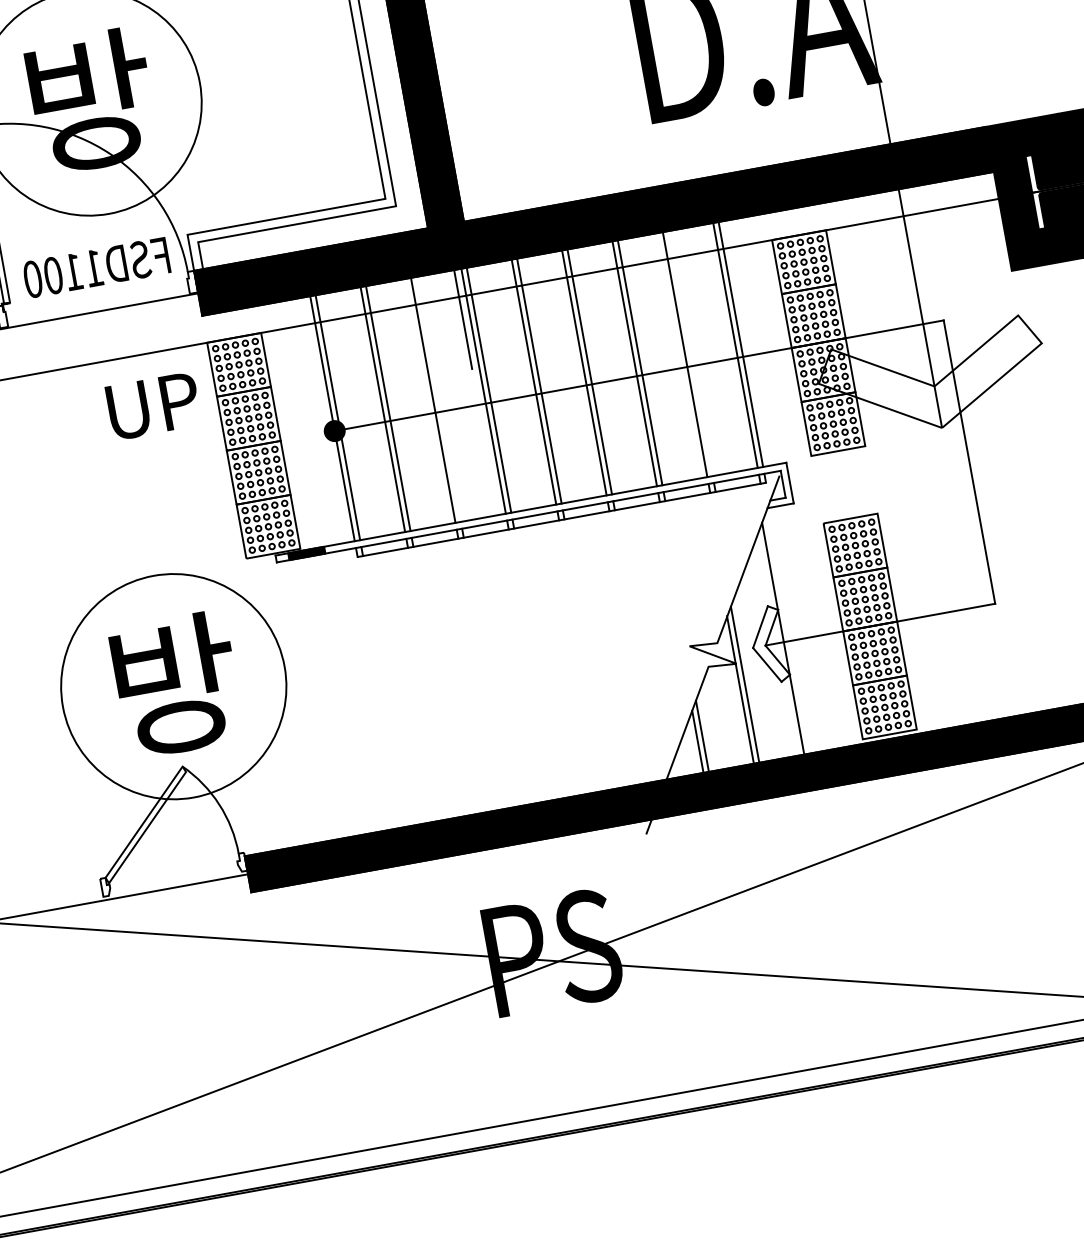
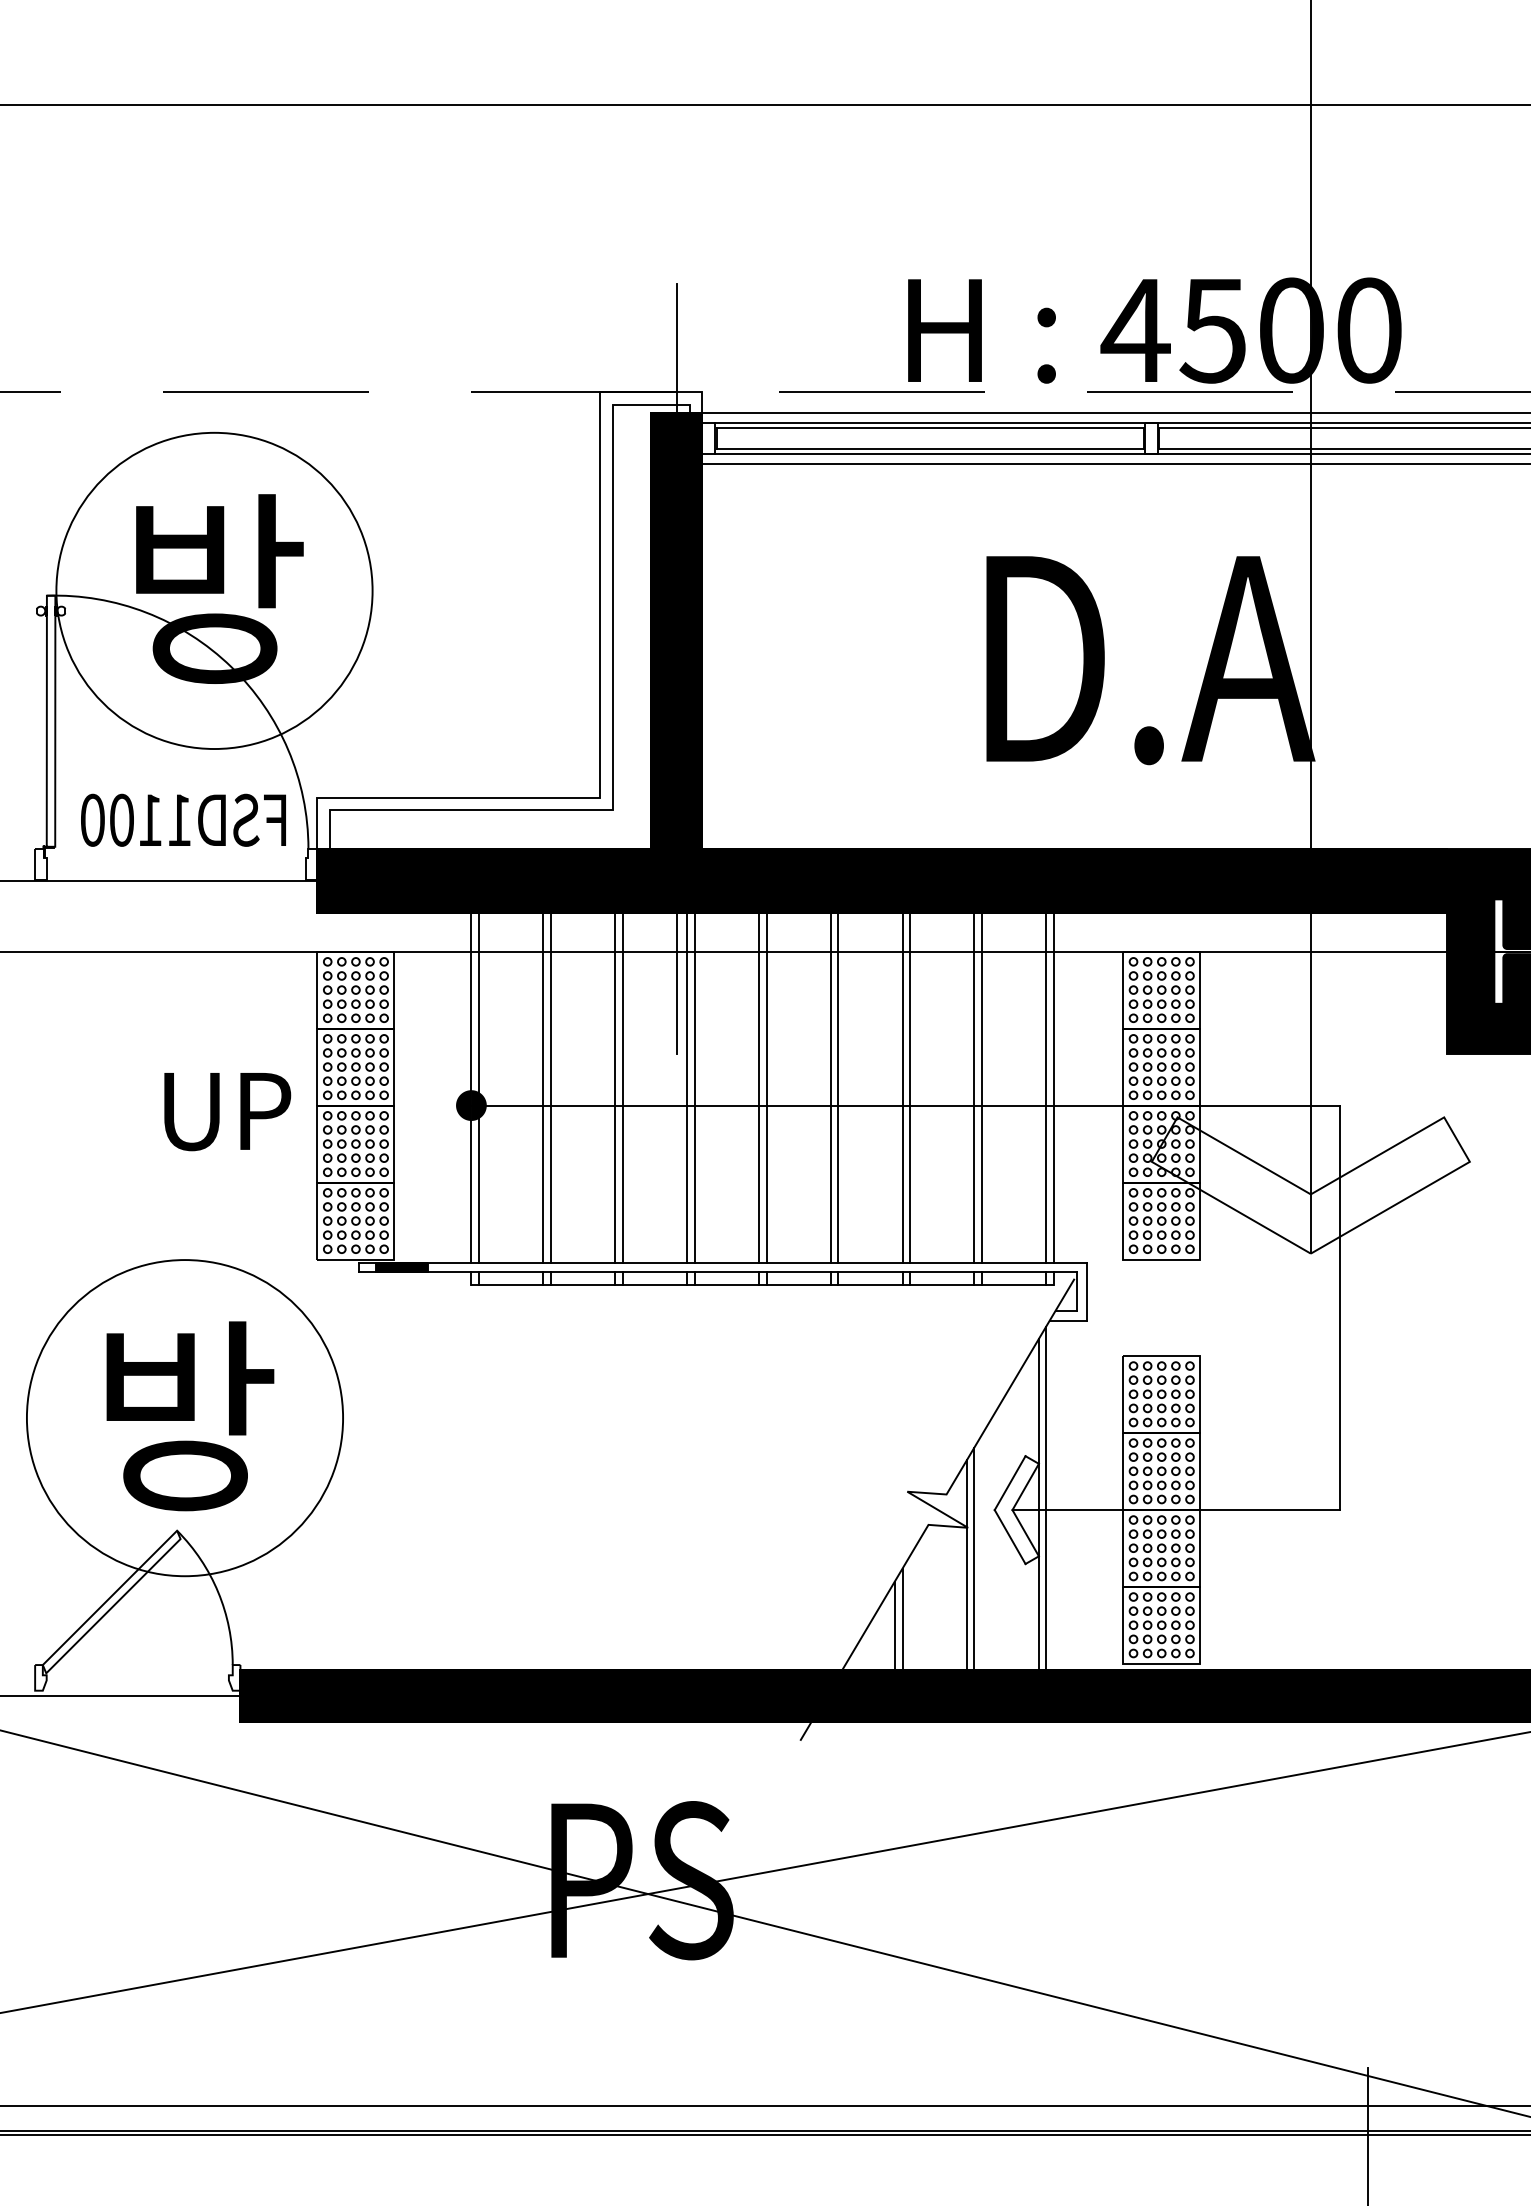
line: (690, 353) -> (982, 1087), added
line: (438, 399) -> (622, 1087), added
text: (153, 406) -> (227, 1112), moved
line: (787, 633) -> (1046, 1498), added

